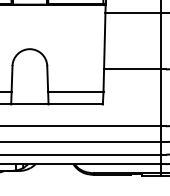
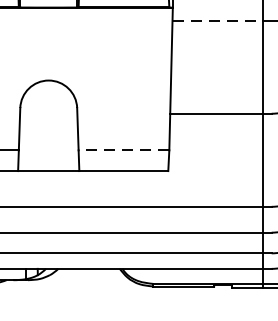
line: (133, 12) -> (218, 20), solid -> dashed
line: (75, 91) -> (123, 149), solid -> dashed

